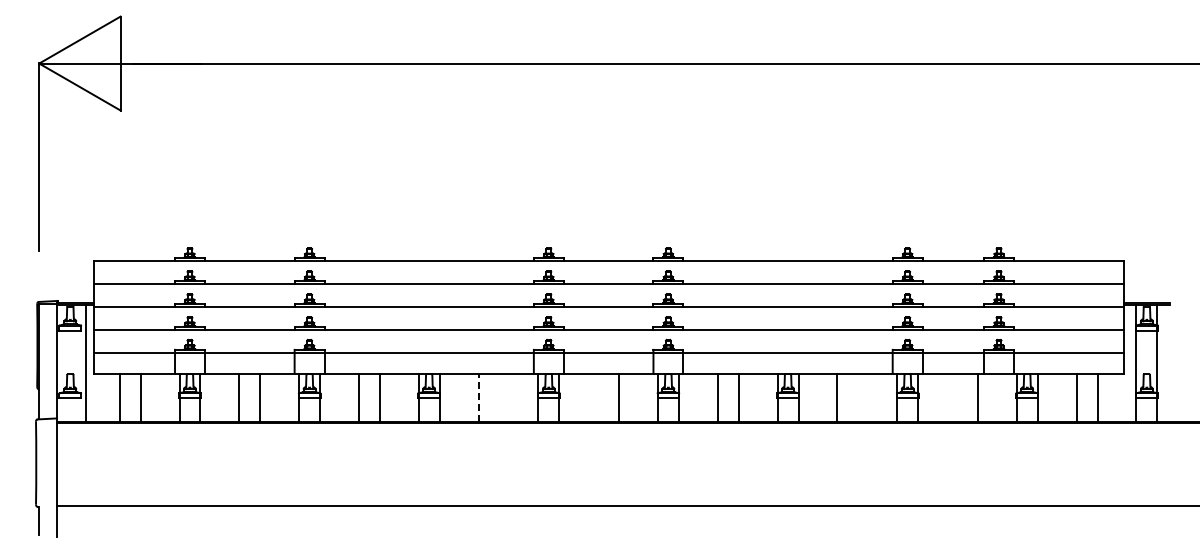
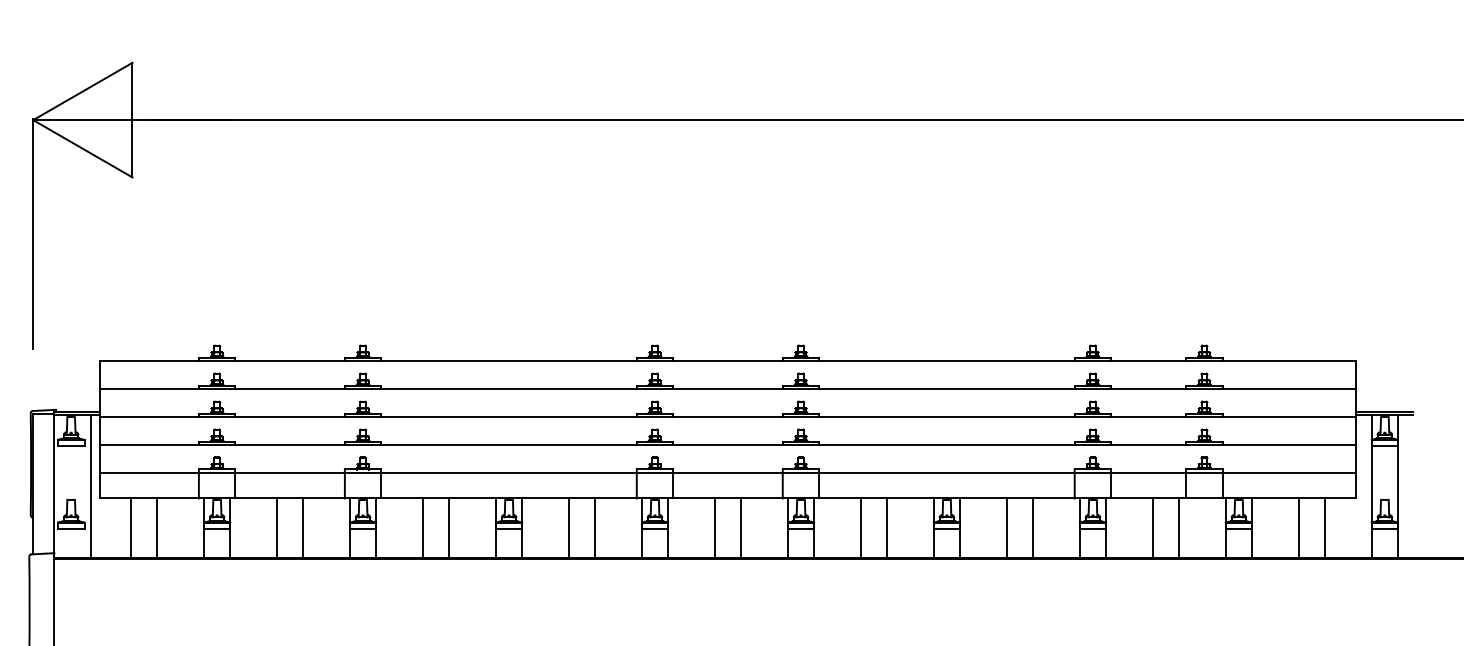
line: (478, 397) -> (569, 527), dashed -> solid
line: (499, 397) -> (594, 527), added
line: (598, 397) -> (715, 527), added
line: (858, 397) -> (1032, 527), added
line: (956, 397) -> (1152, 527), added

